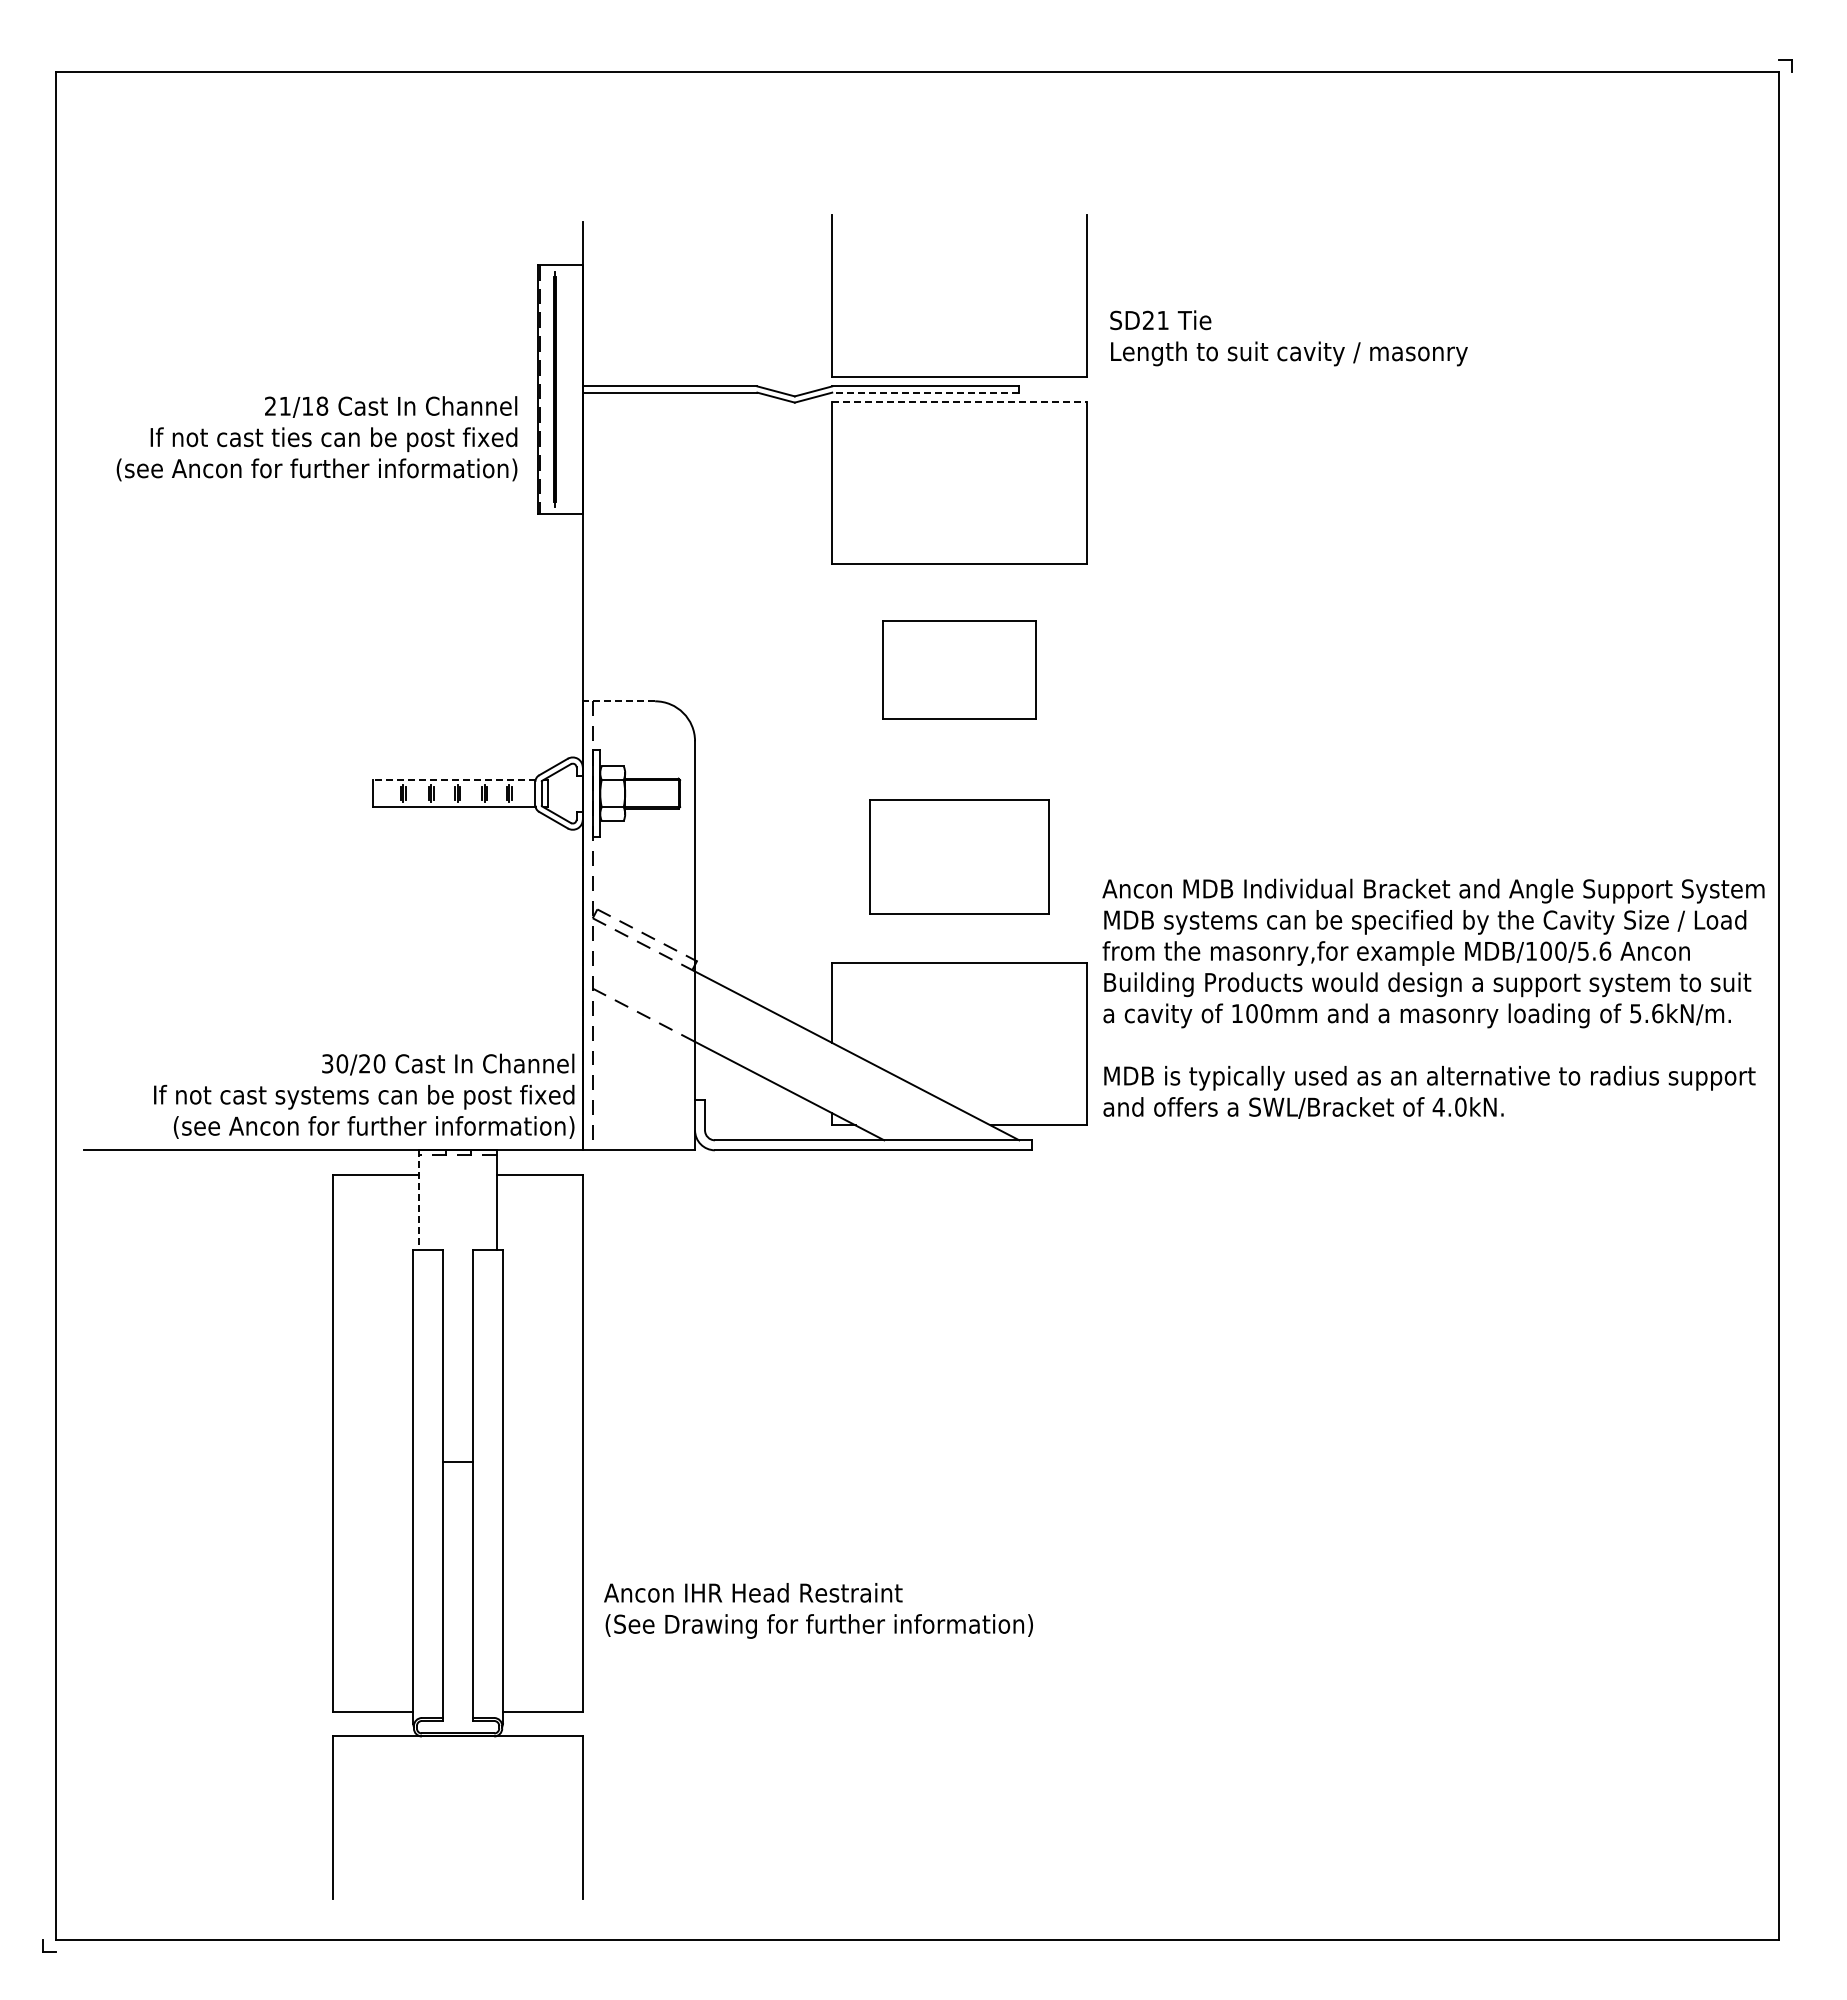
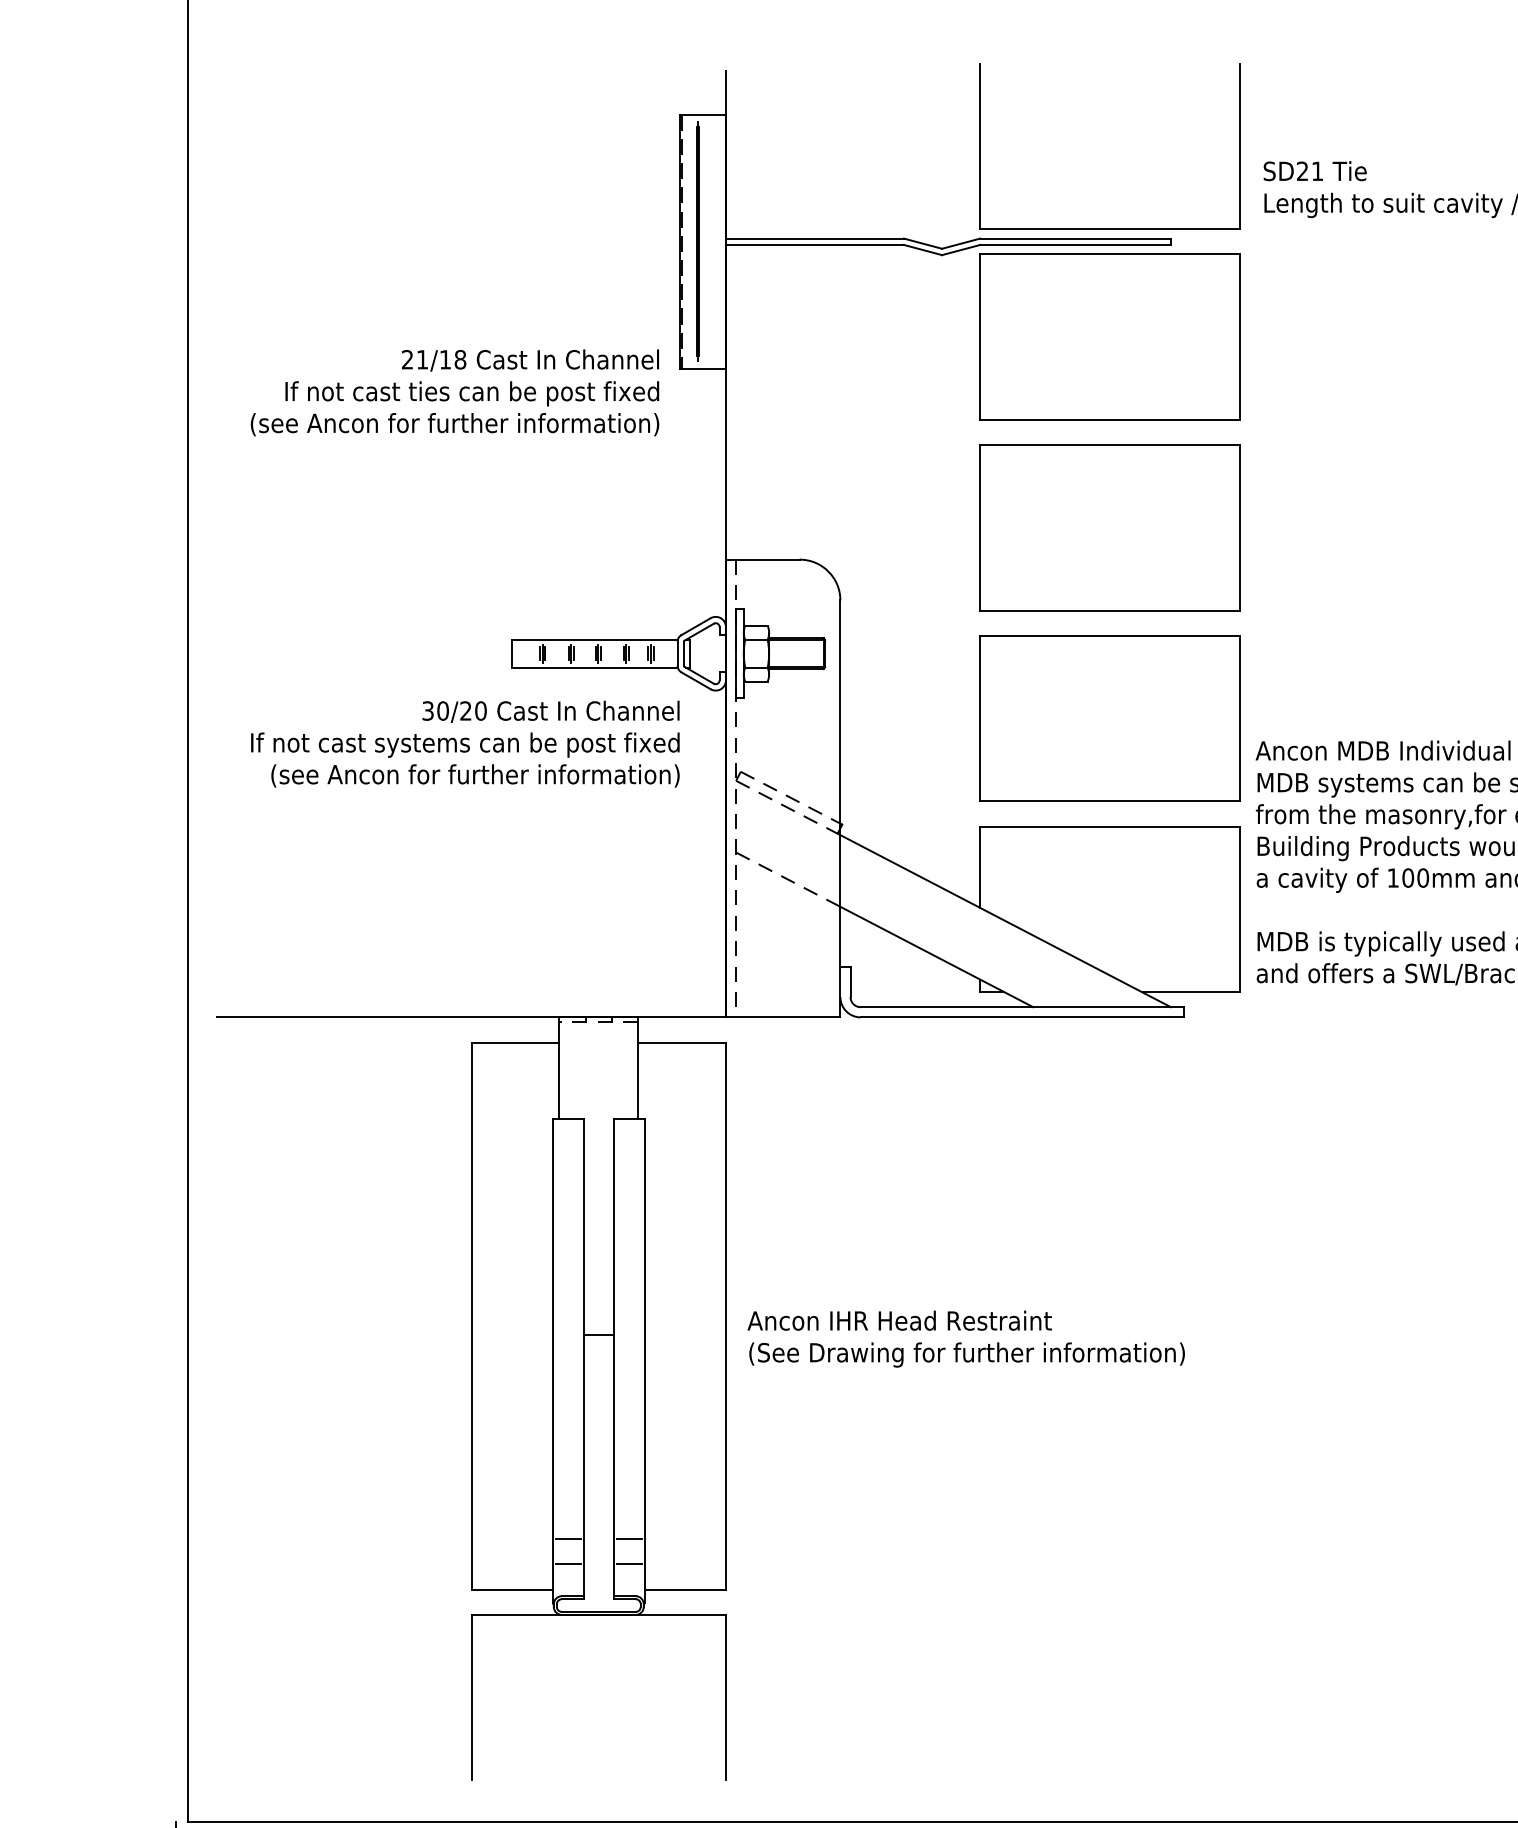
line: (925, 392) -> (1075, 244), dashed -> solid
line: (959, 402) -> (1109, 254), dashed -> solid
text: (316, 438) -> (454, 392), moved
part: (959, 669) -> (1109, 527), size x1.67
line: (618, 701) -> (762, 559), dashed -> solid
line: (453, 779) -> (594, 639), dashed -> solid
part: (959, 856) -> (1109, 717), size x1.43
text: (364, 1095) -> (465, 743), moved
line: (419, 1200) -> (559, 1068), dashed -> solid
text: (818, 1610) -> (966, 1338), moved
line: (427, 1661) -> (567, 1538), added
line: (487, 1661) -> (628, 1538), added
line: (427, 1686) -> (567, 1564), added
line: (487, 1686) -> (628, 1564), added

